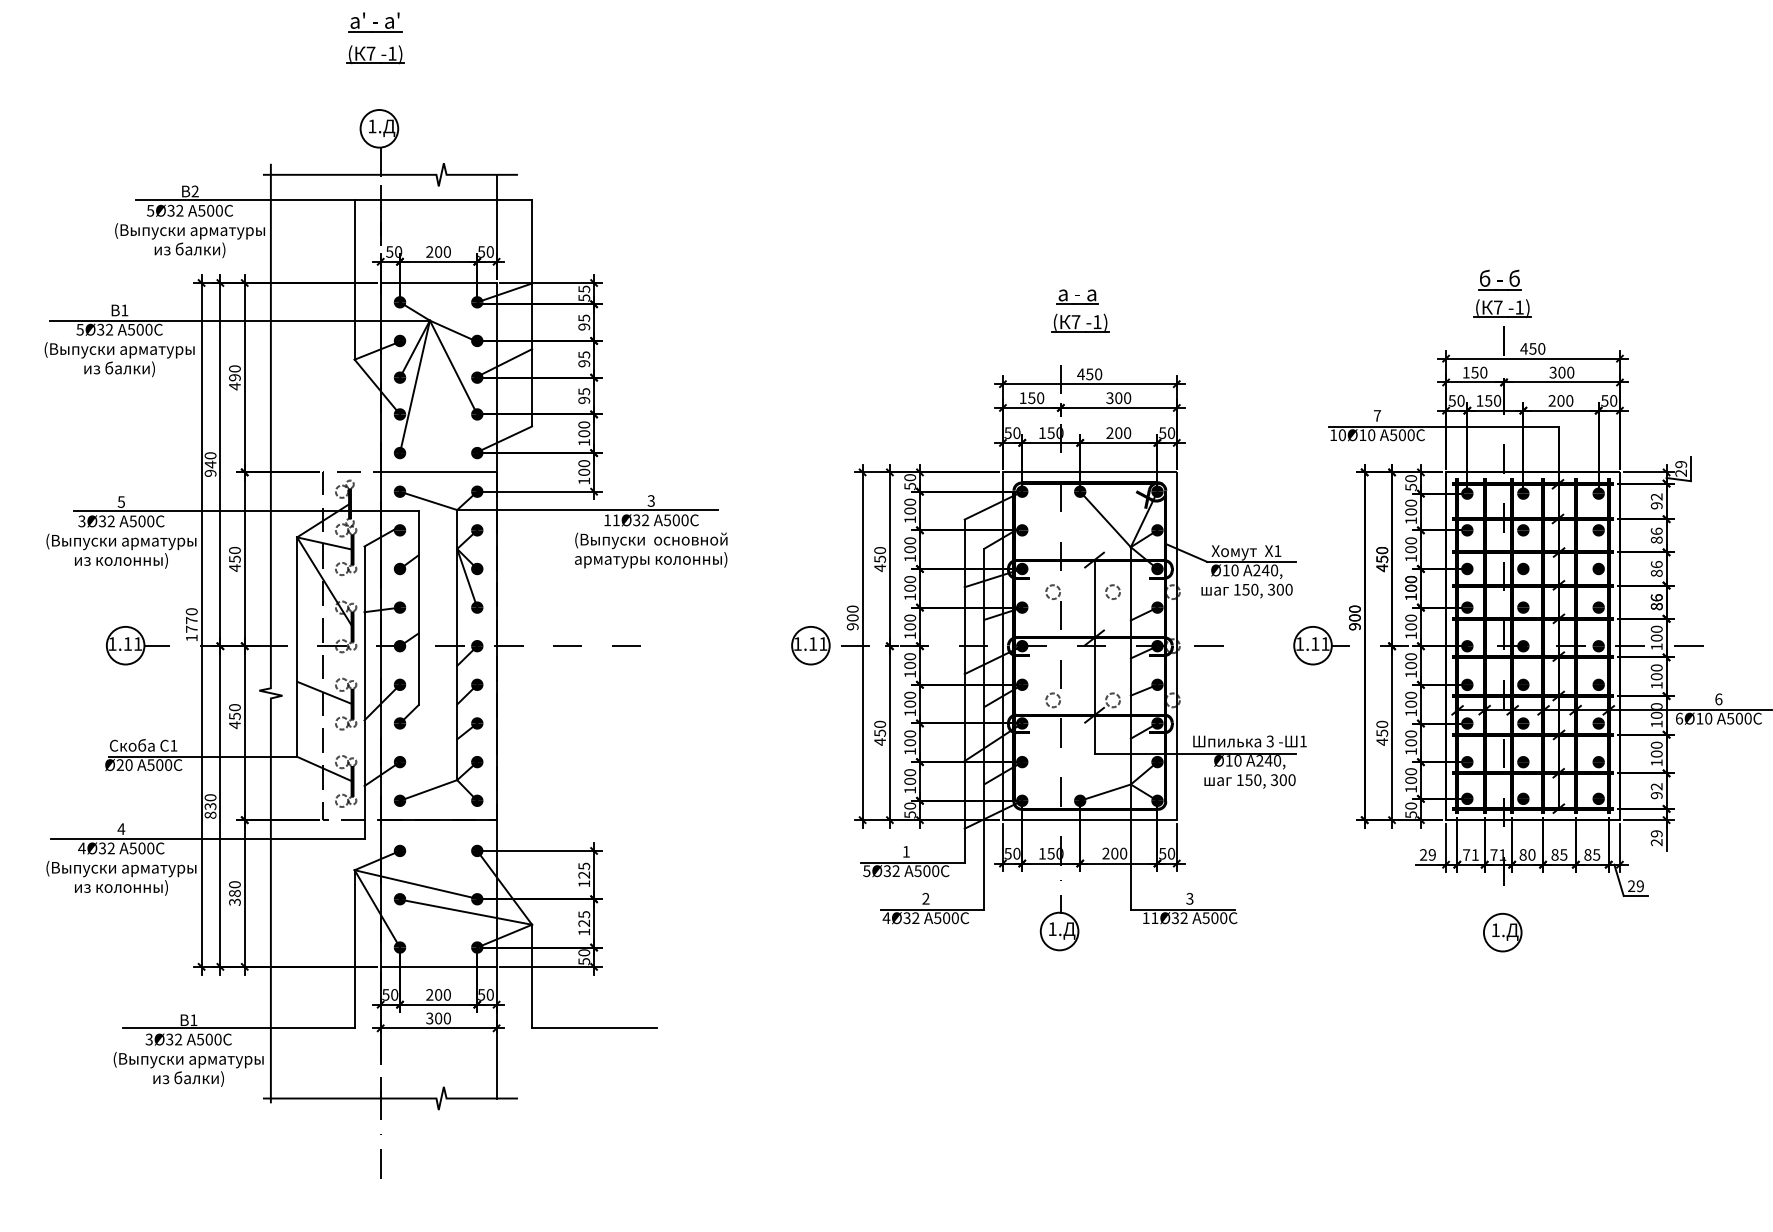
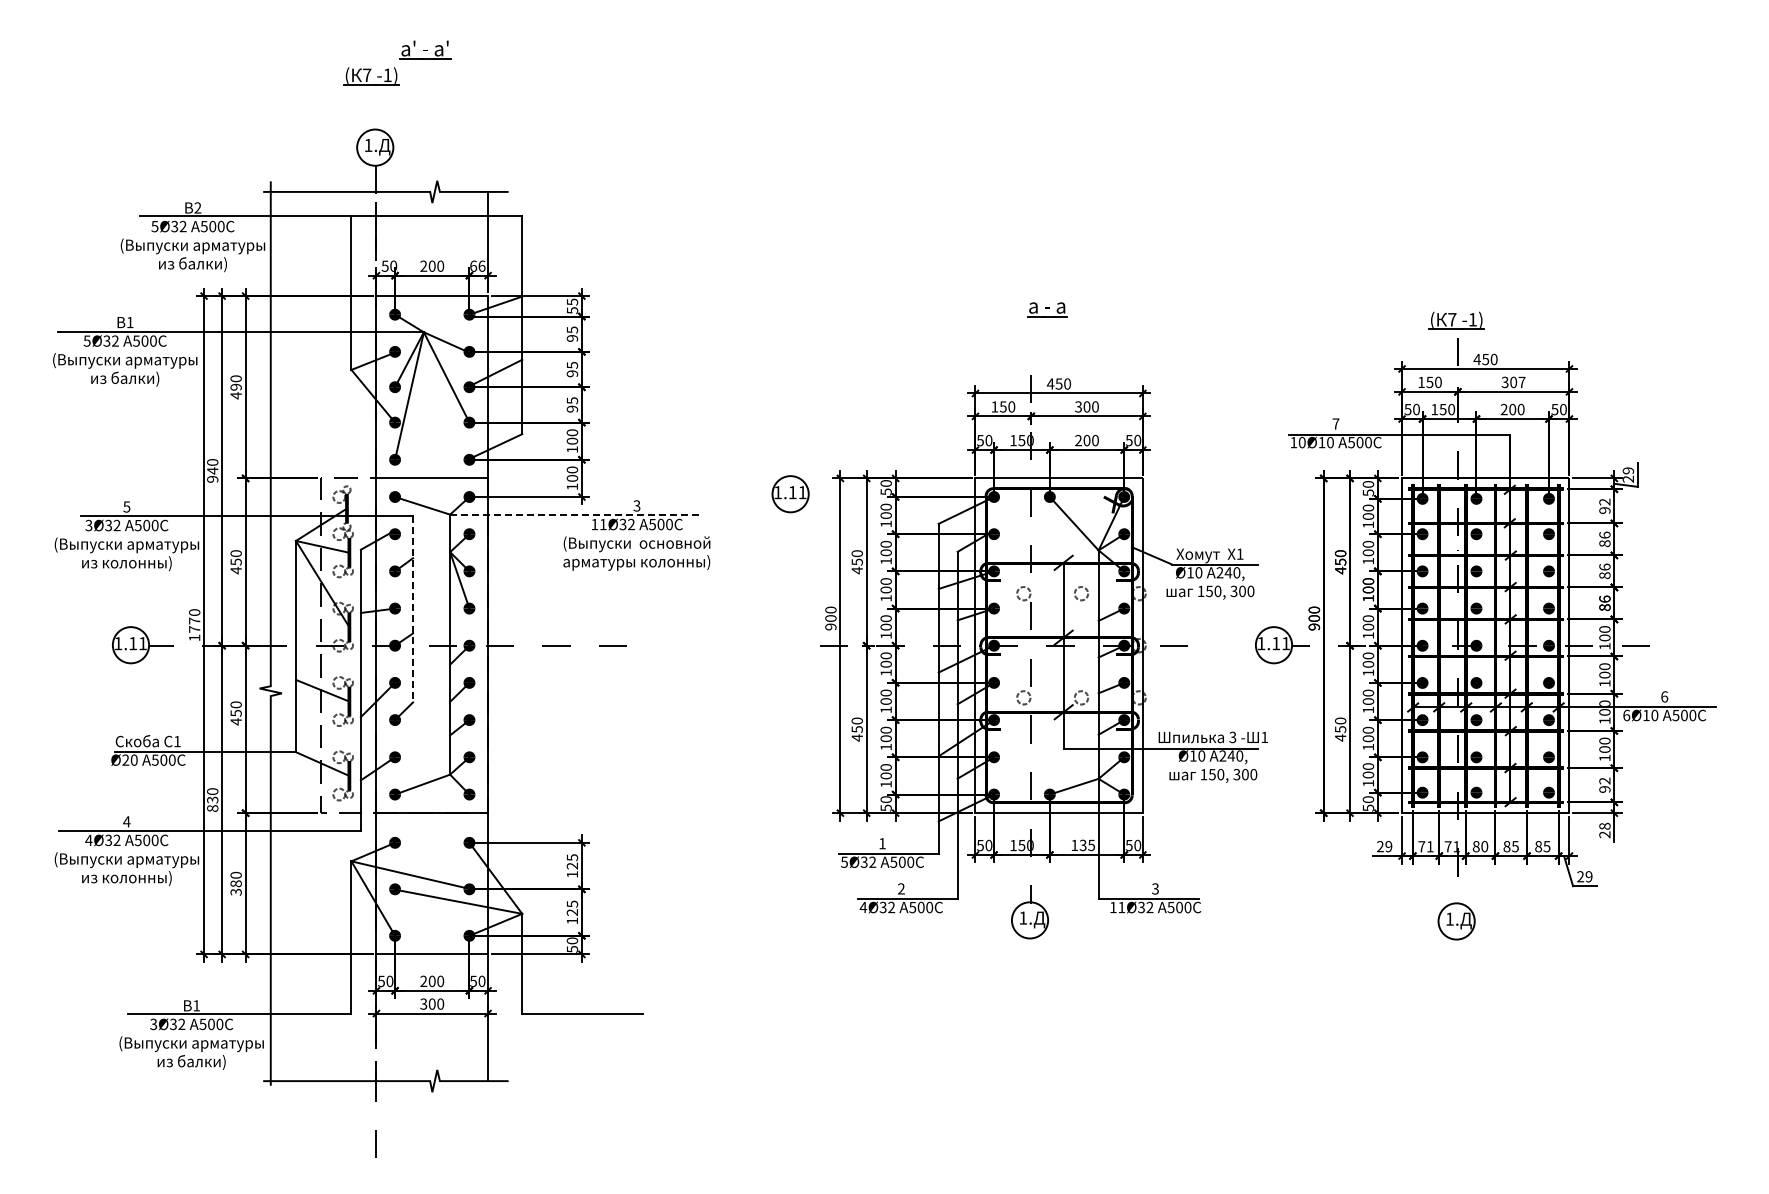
part: (375, 21) -> (425, 49), moved
text: (485, 251) -> (477, 265), 50 -> 66
part: (1499, 280) -> (1453, 293), removed
part: (1080, 322) -> (1050, 334), removed
text: (1570, 372) -> (1521, 382), 300 -> 307
line: (587, 509) -> (575, 514), solid -> dashed
line: (419, 608) -> (413, 609), solid -> dashed
part: (810, 645) -> (790, 494), moved
text: (1656, 832) -> (1604, 825), 29 -> 28
text: (1115, 853) -> (1083, 845), 200 -> 135

